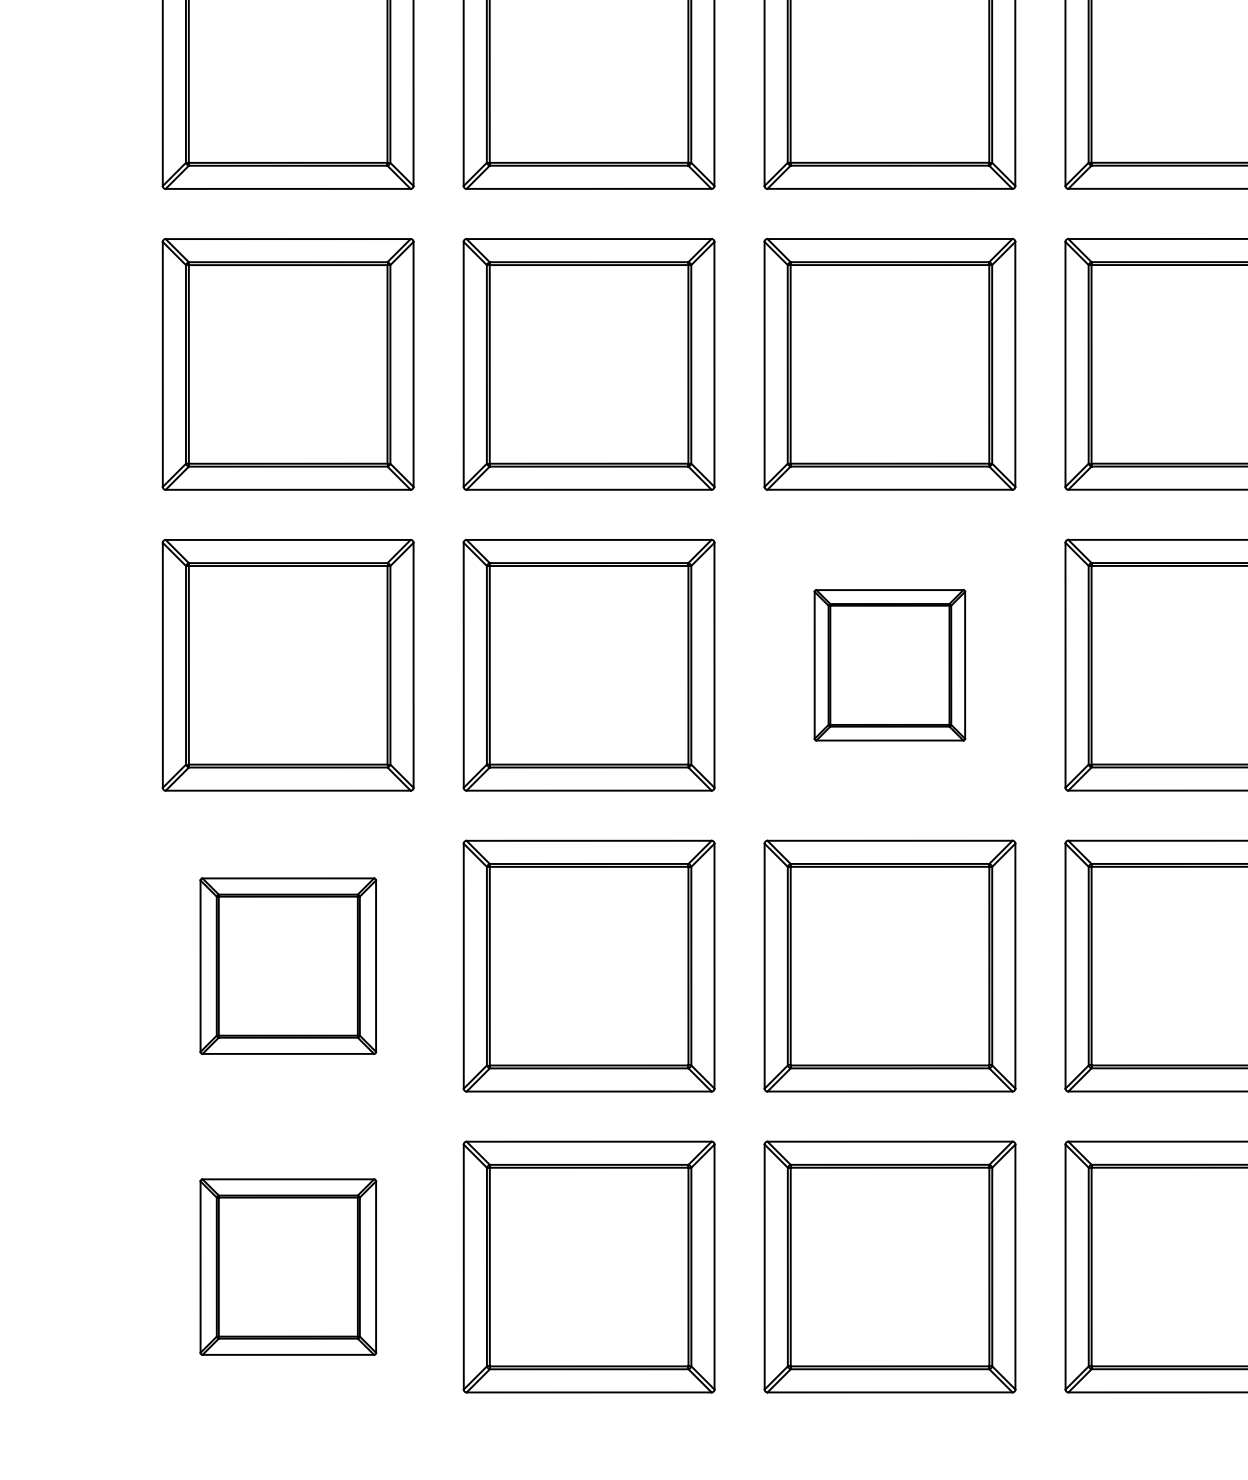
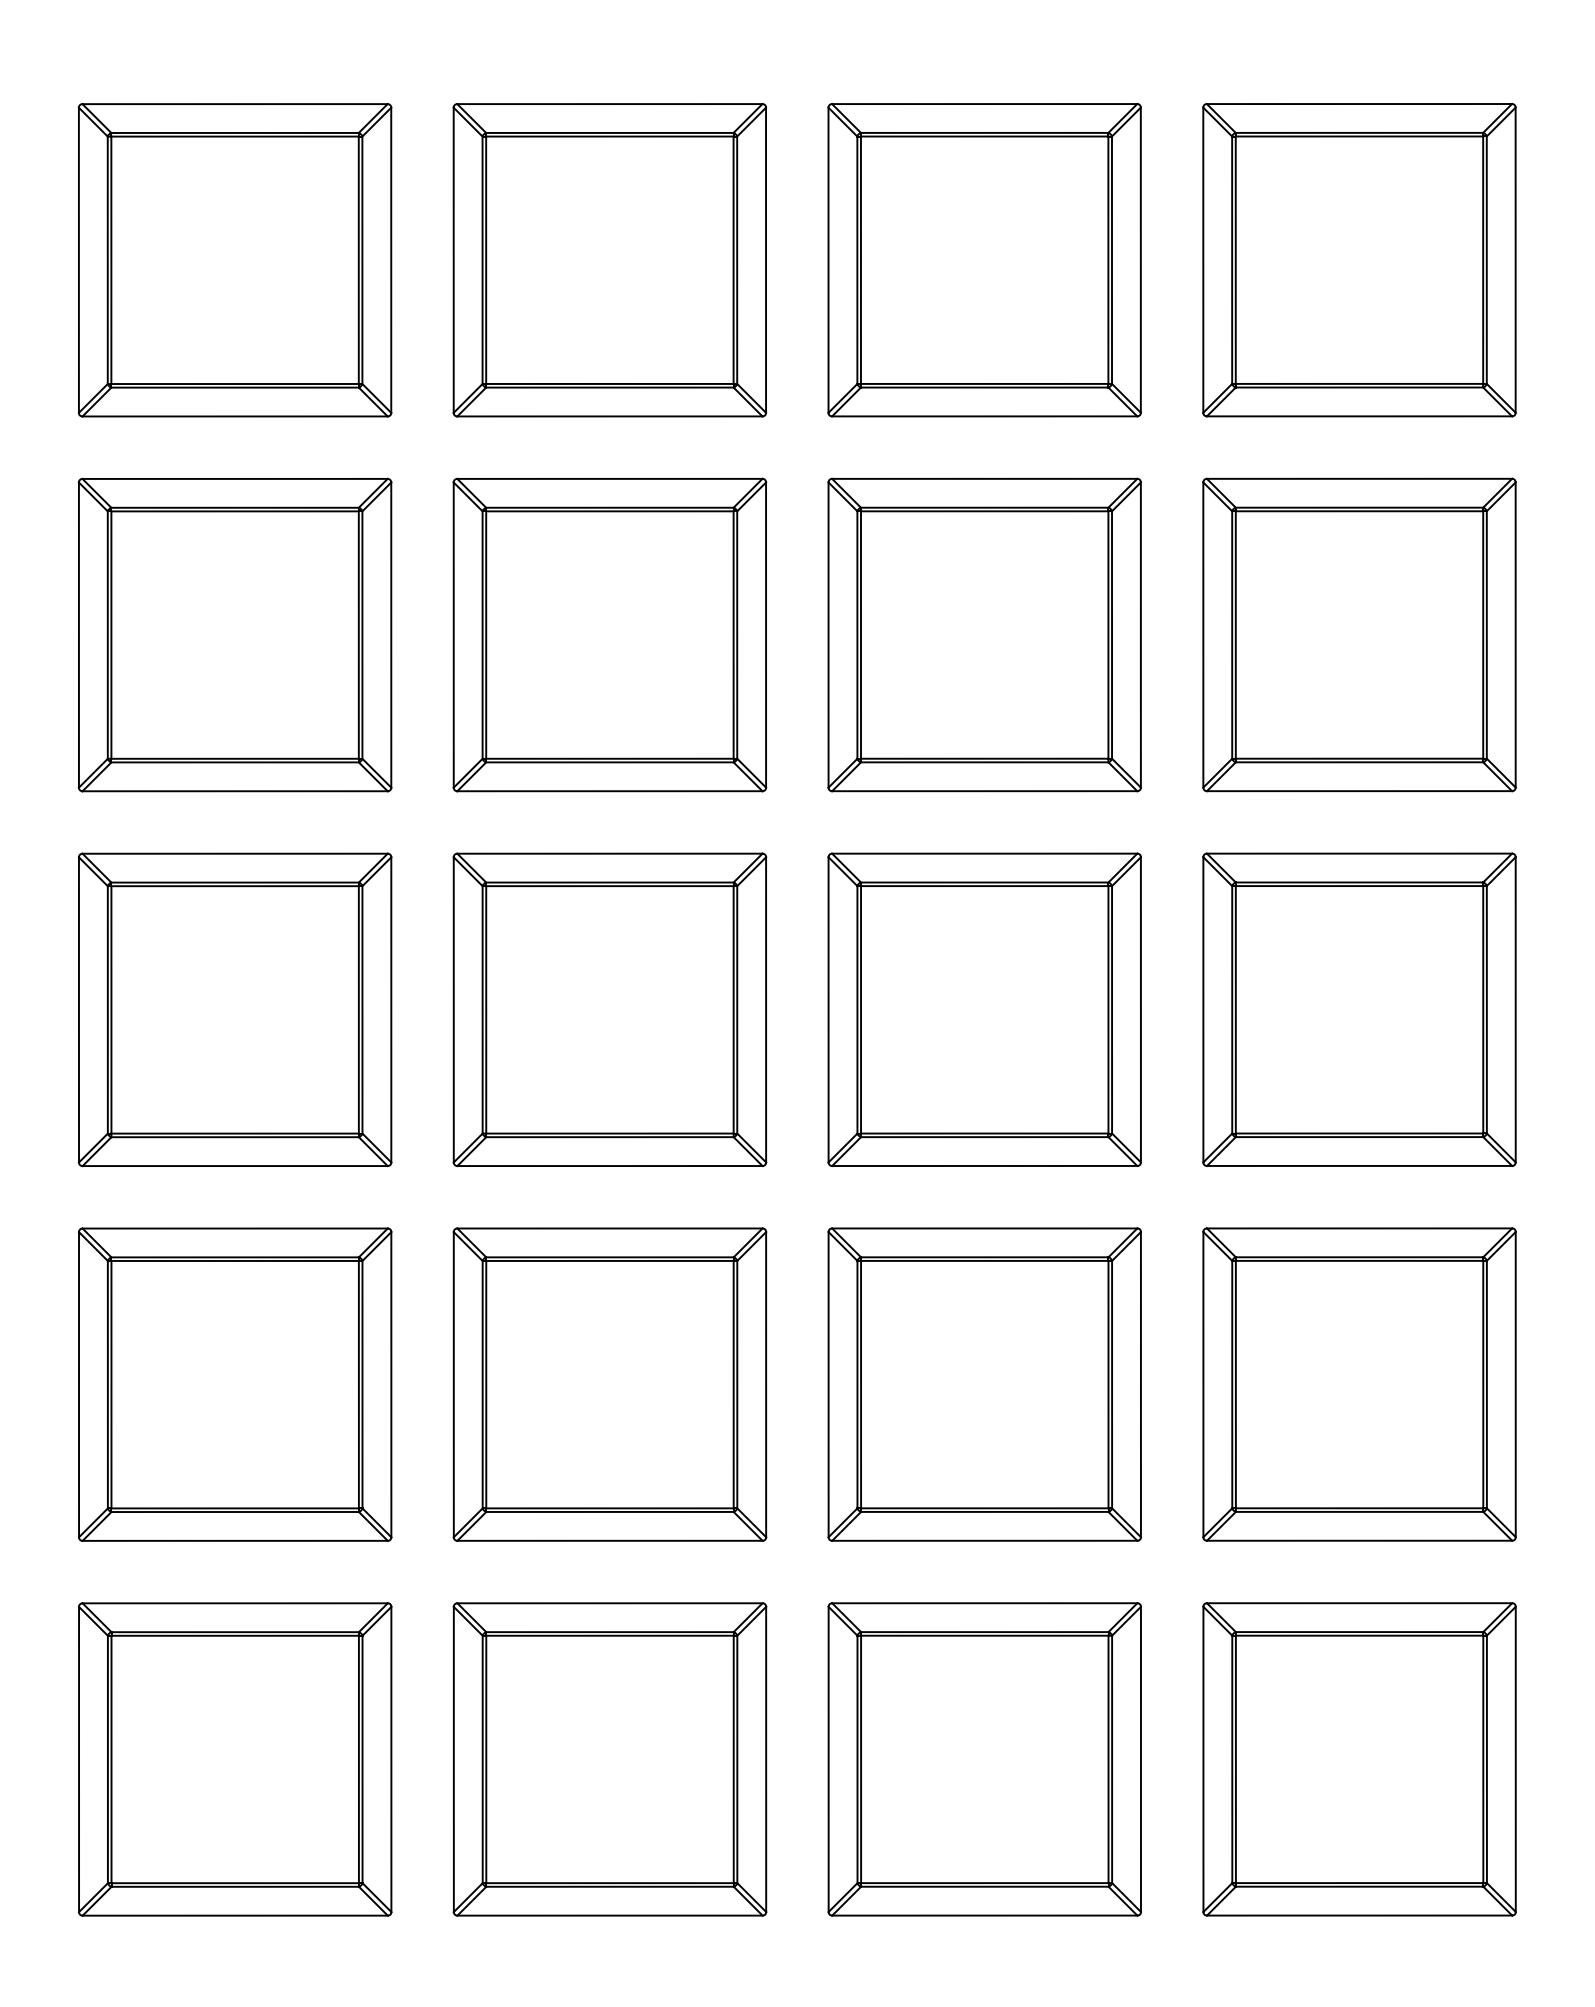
part: (889, 665) -> (984, 1009), size x1.67
part: (288, 966) -> (235, 1384), size x1.43
part: (288, 1267) -> (235, 1759), size x1.43

